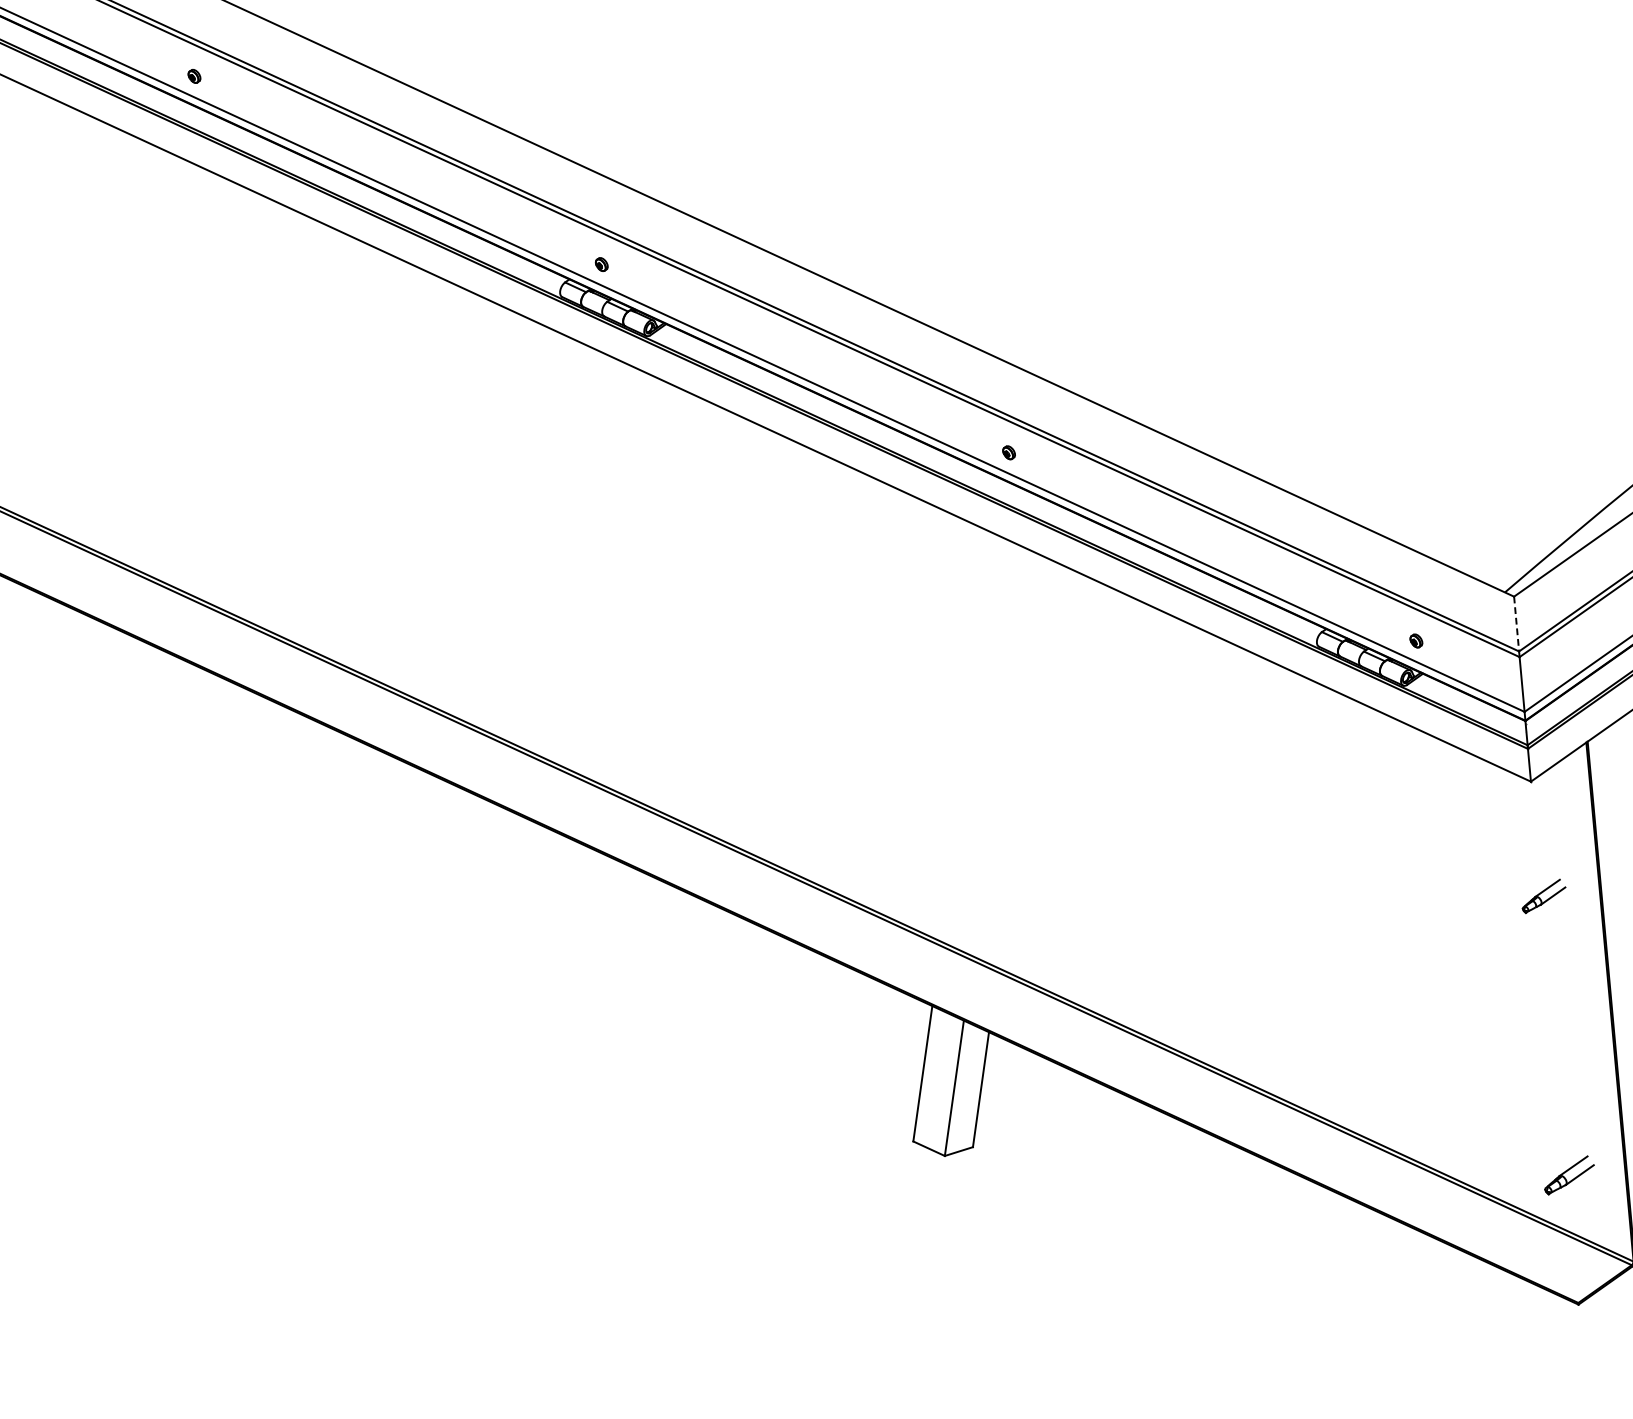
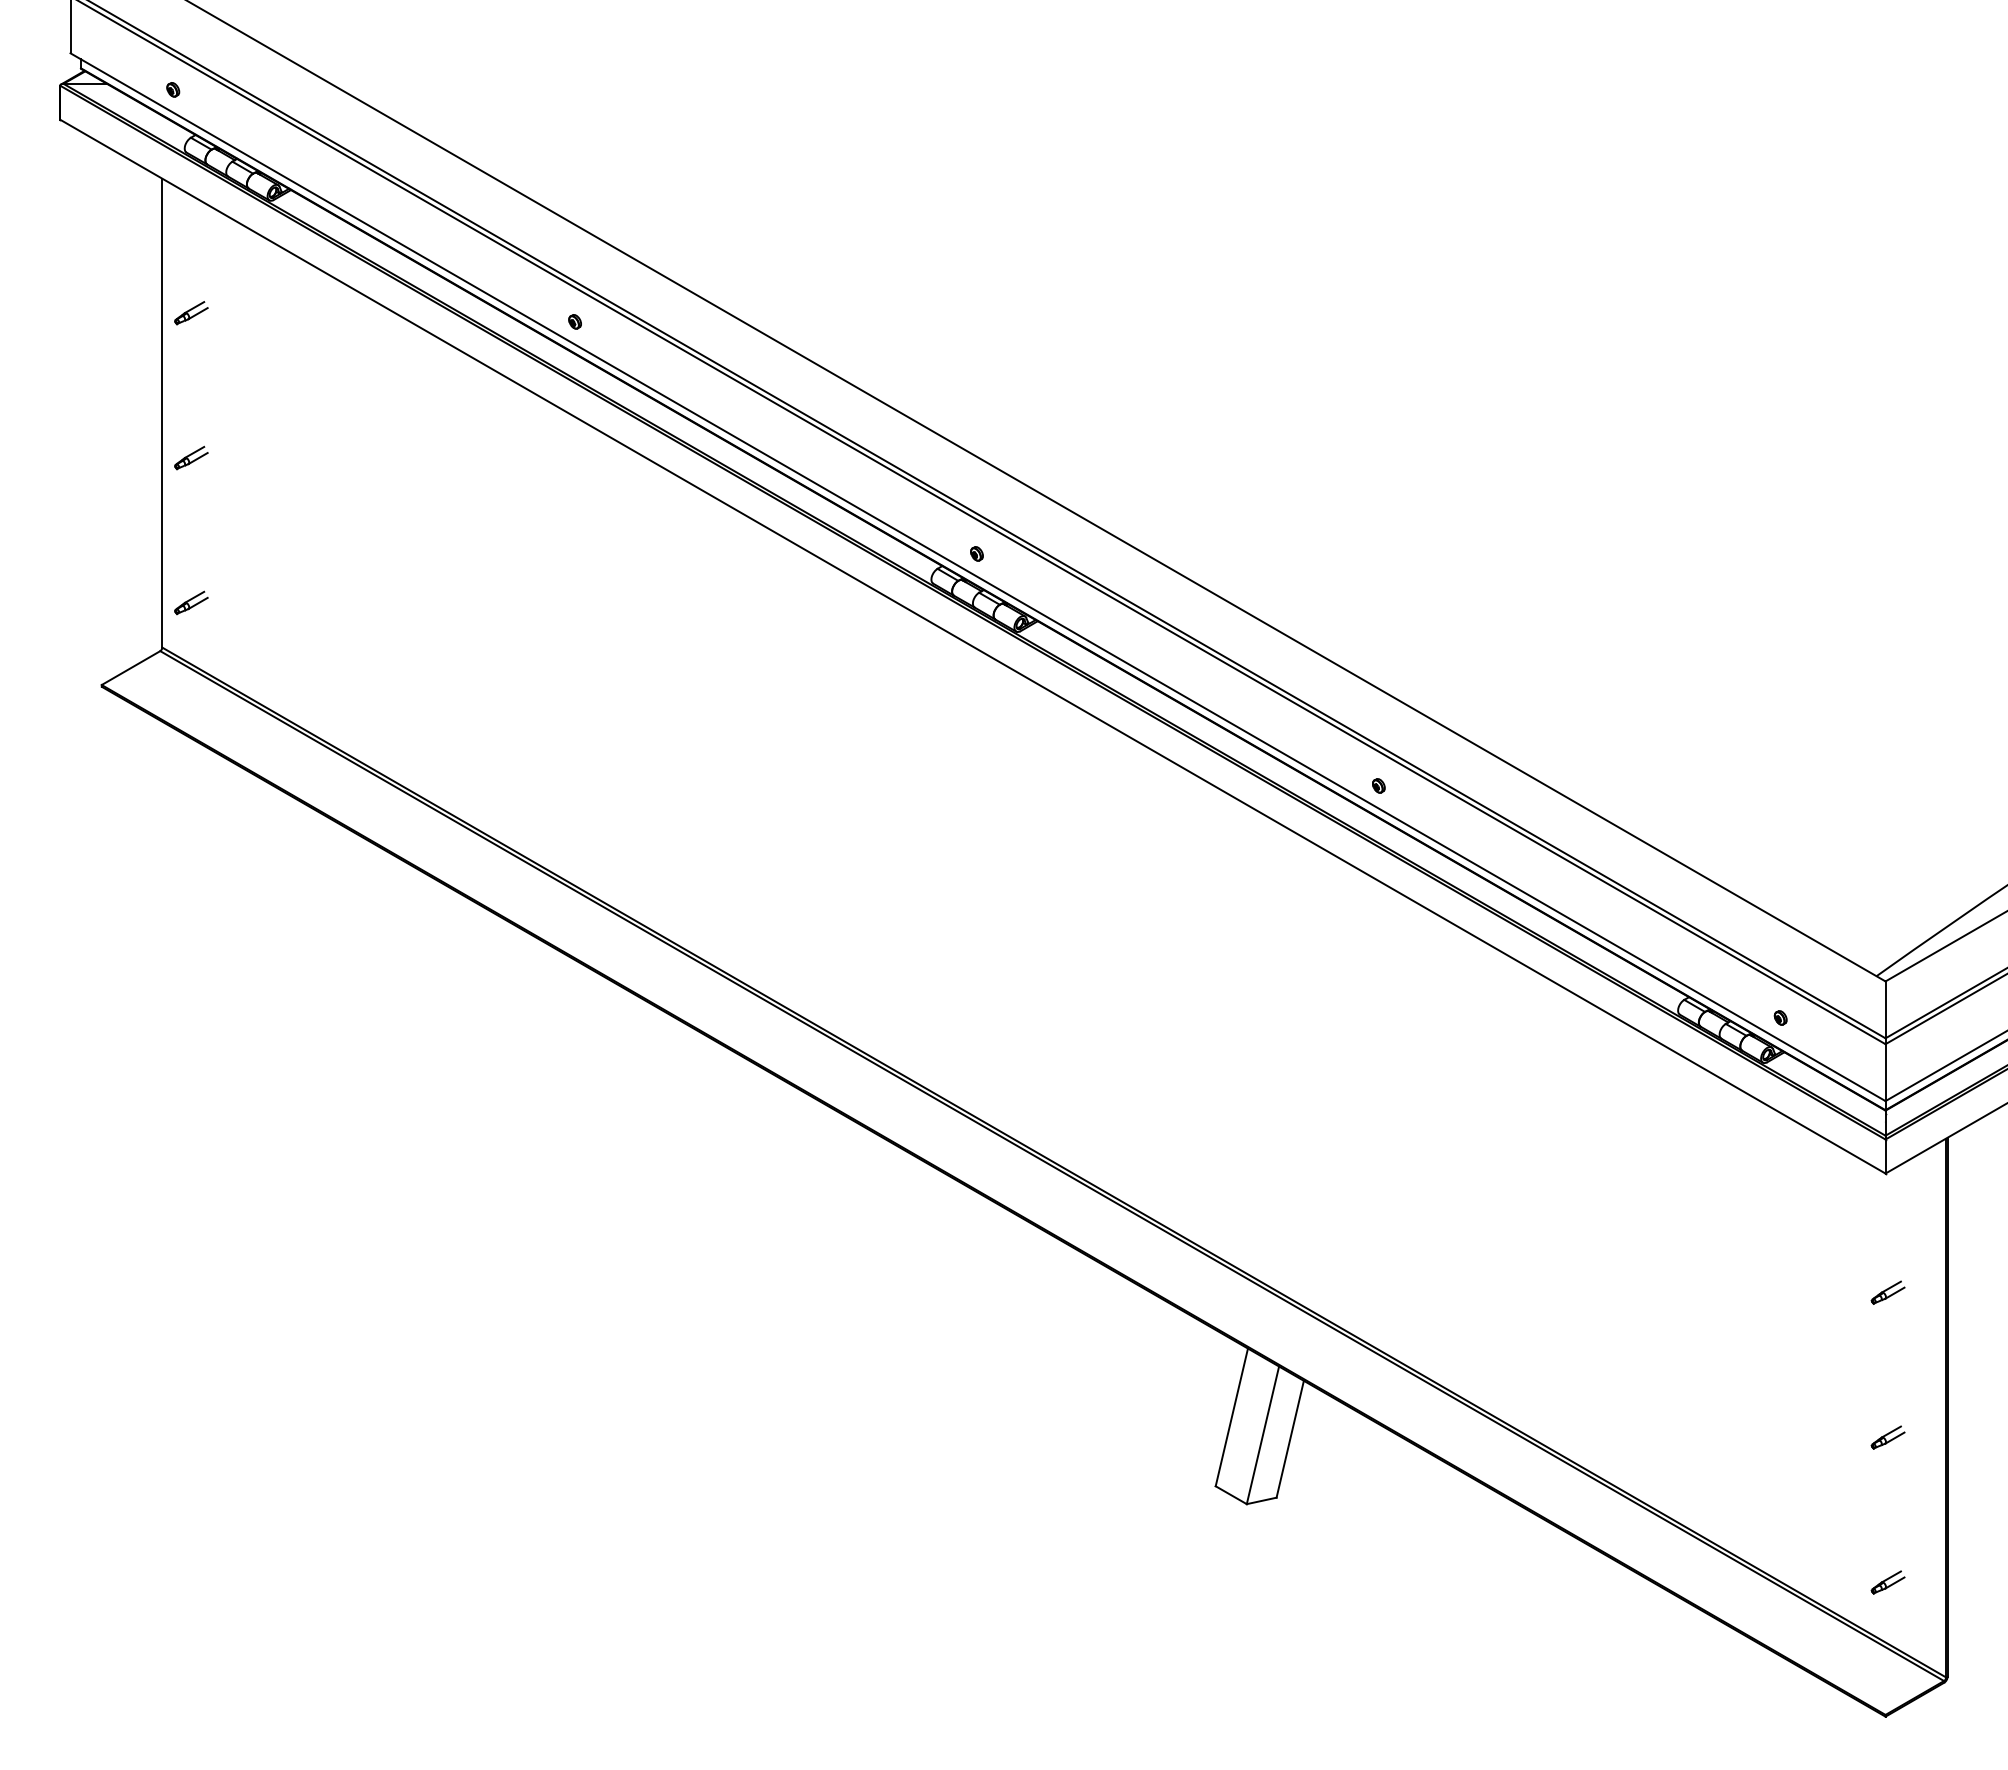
line: (1516, 624) -> (1885, 1010), dashed -> solid
part: (1543, 896) -> (1887, 1292), size x0.71
part: (1555, 1035) -> (1887, 1437), added
part: (1568, 1175) -> (1887, 1582), size x0.62

